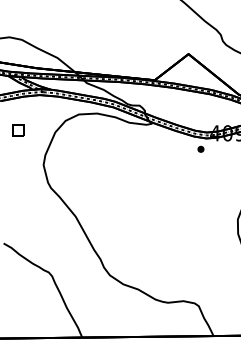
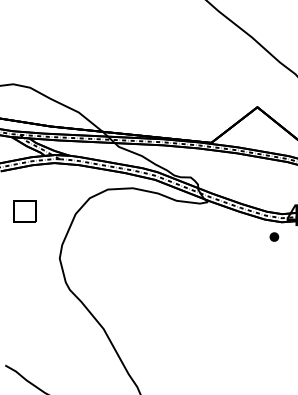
part: (18, 130) -> (25, 211), size x1.4

